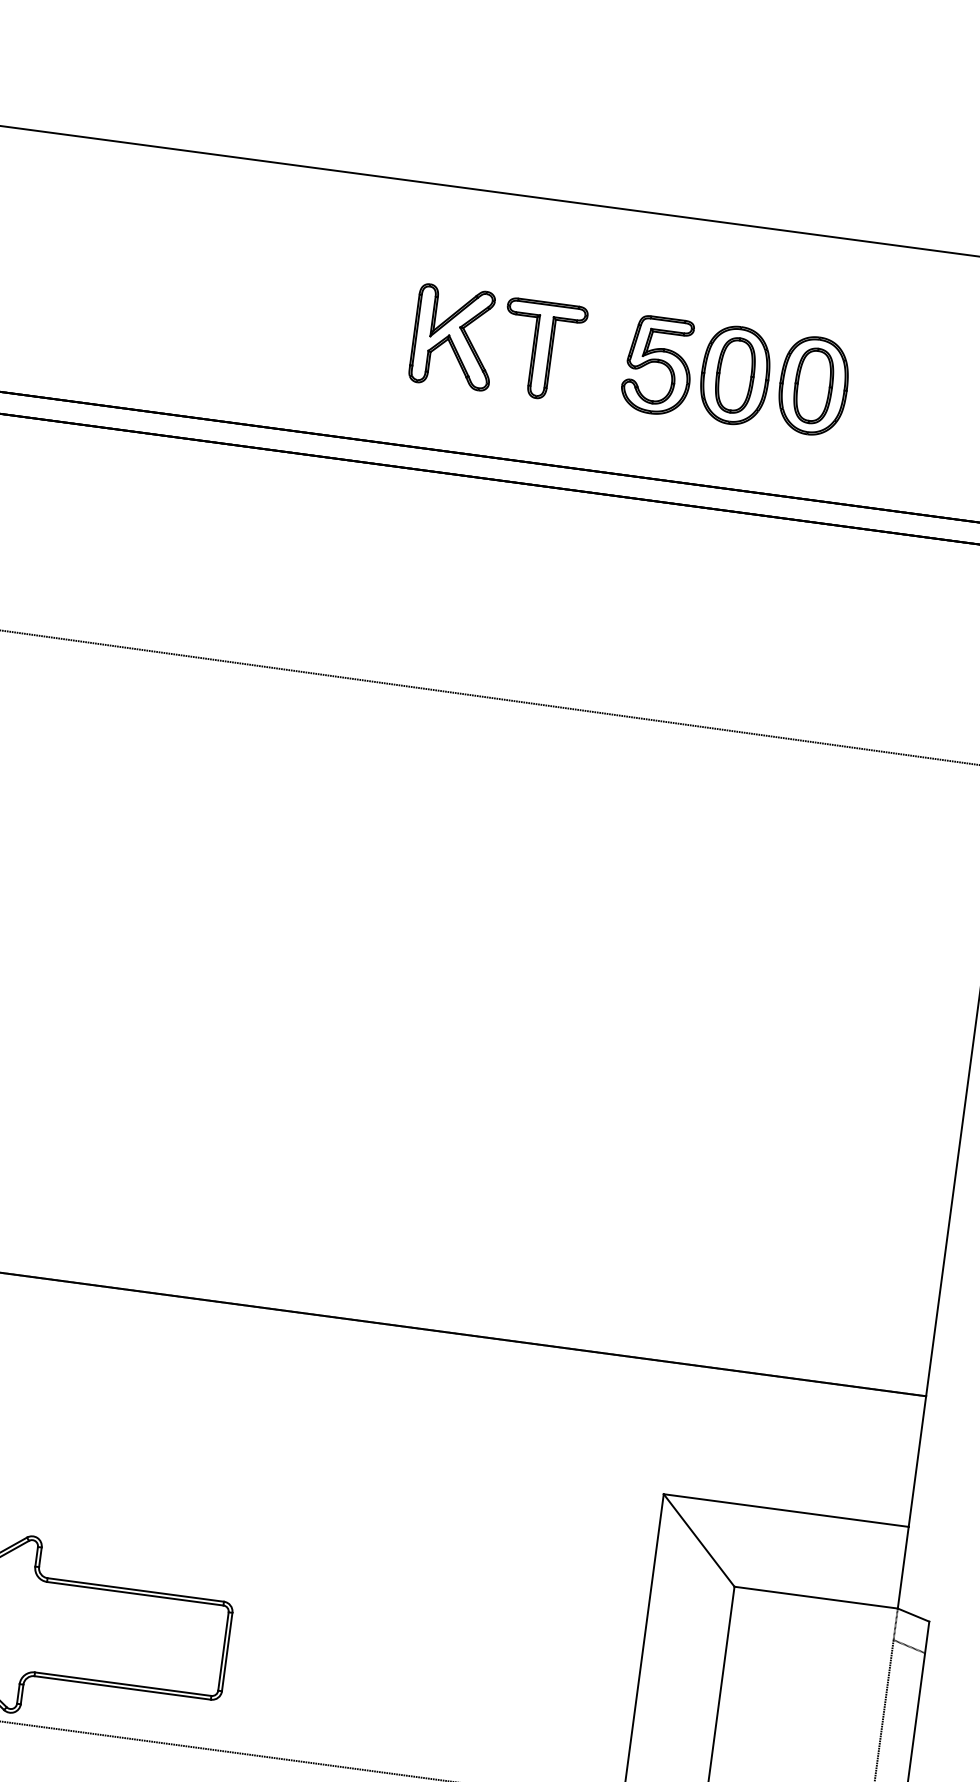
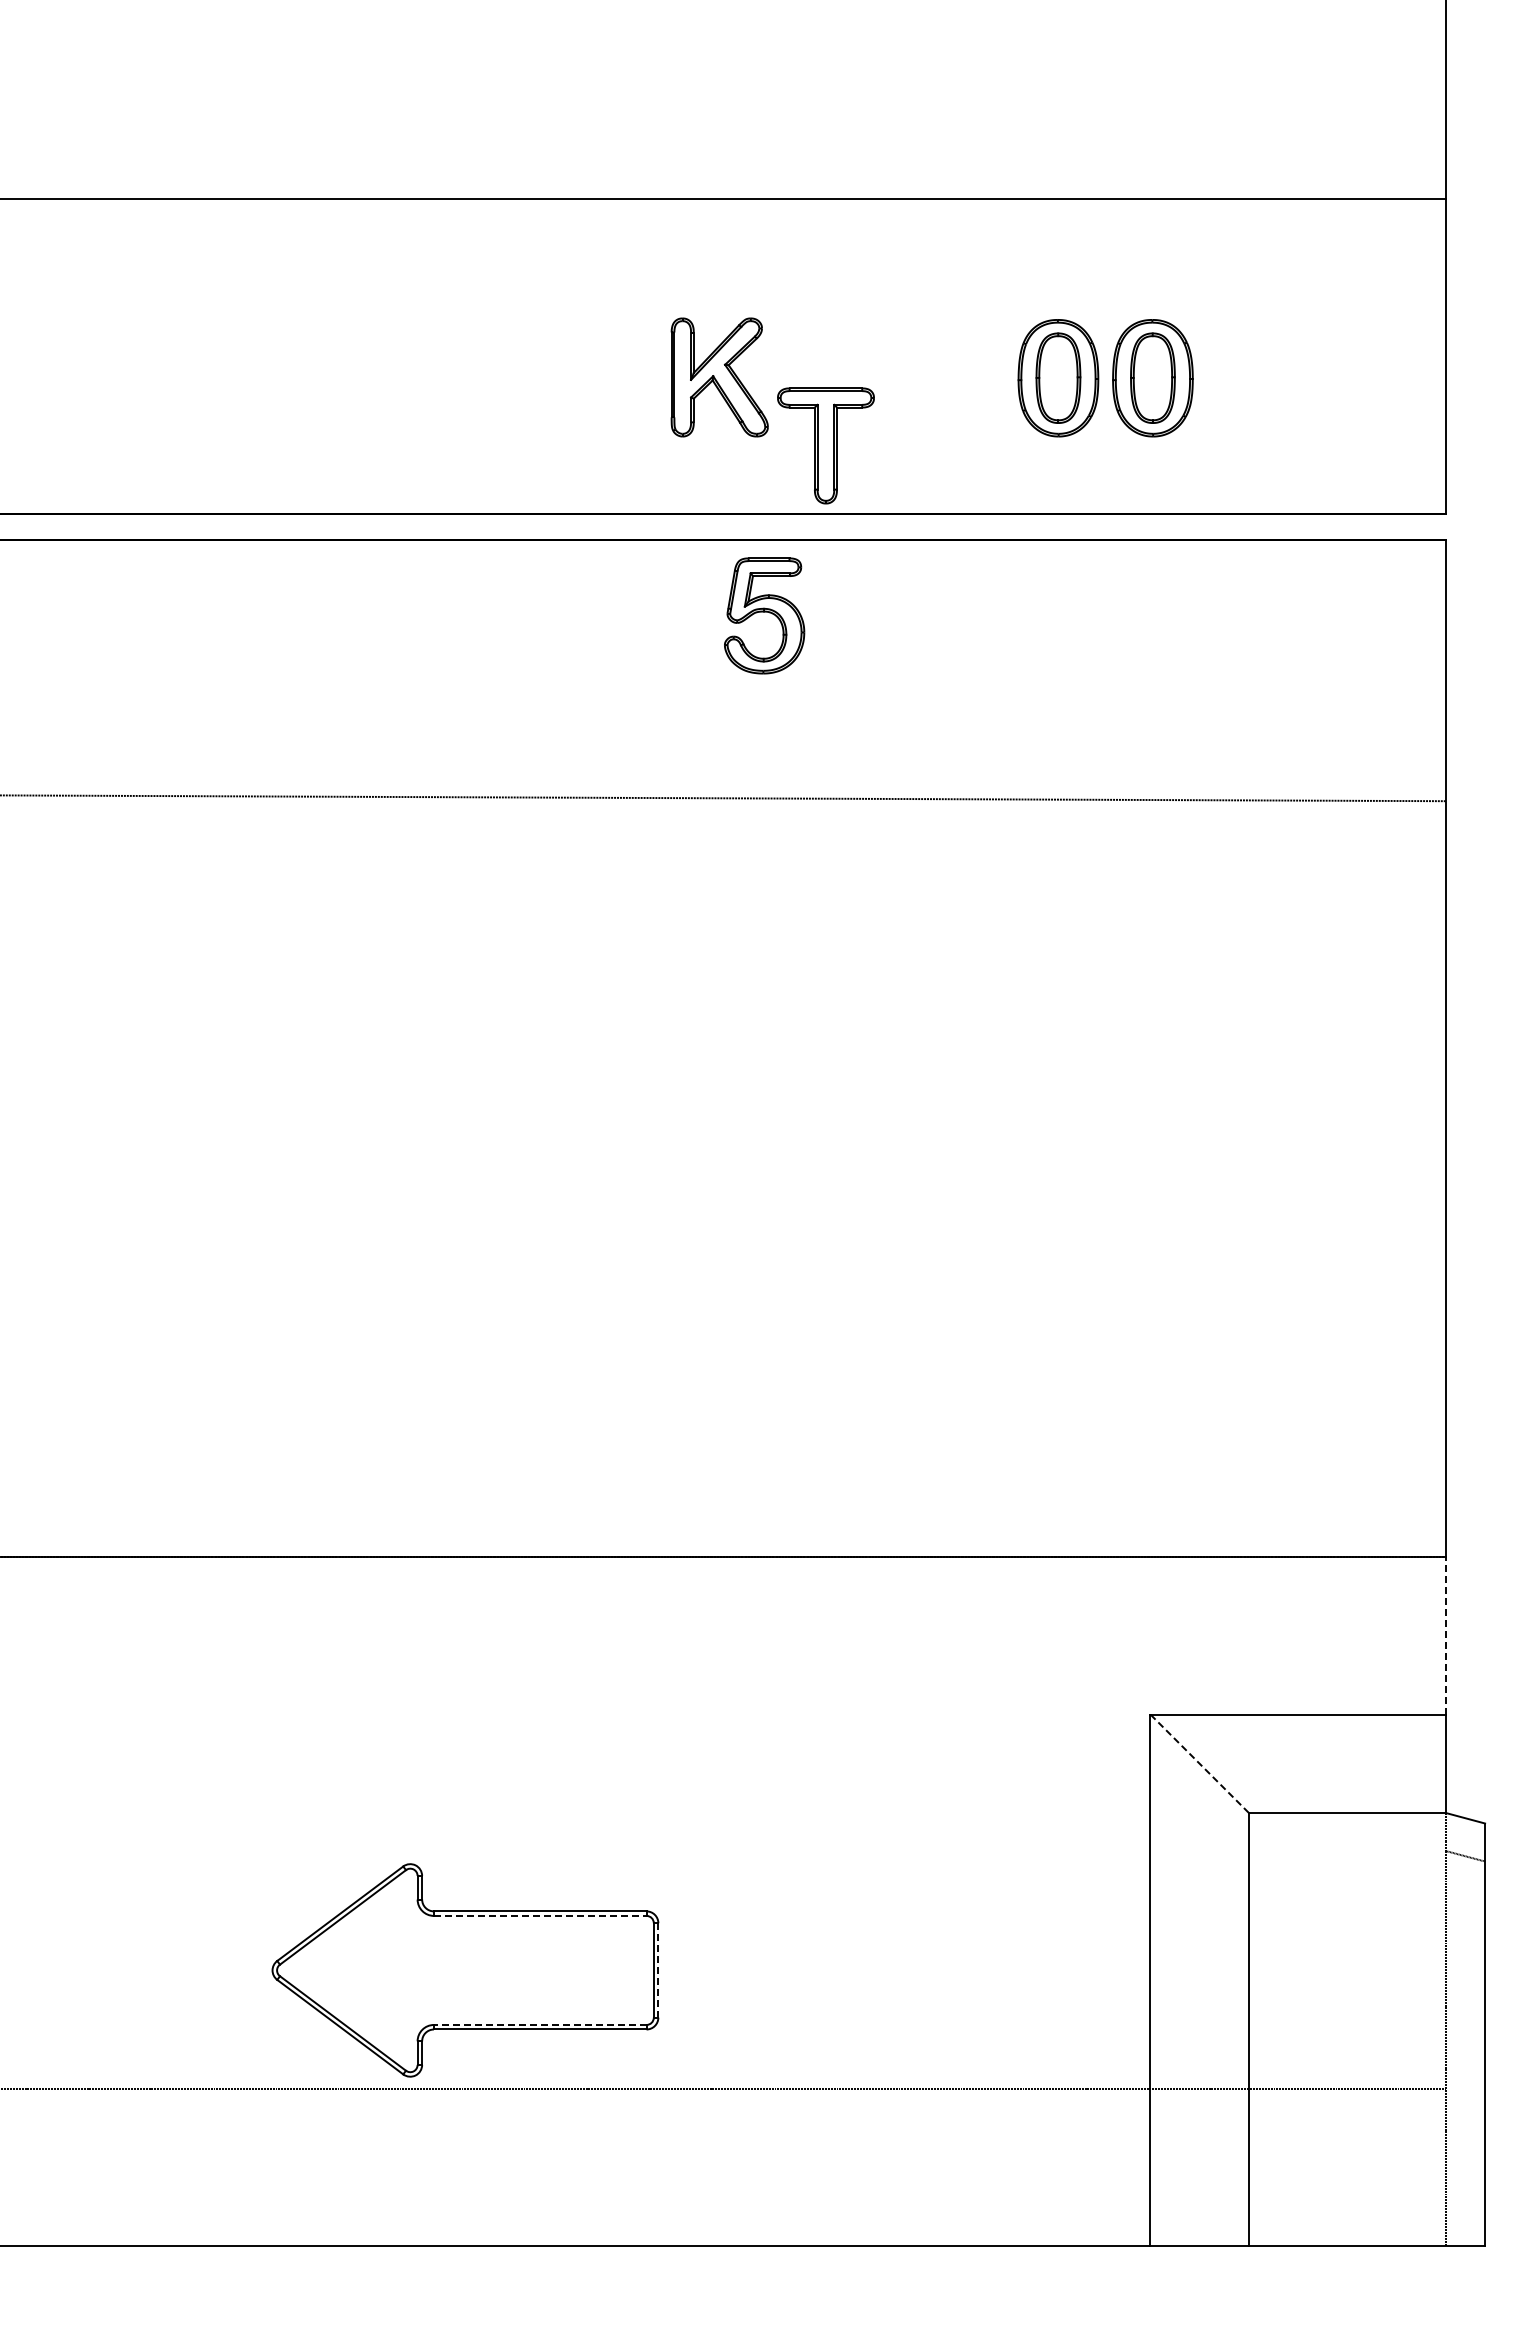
part: (542, 349) -> (825, 445), moved
part: (658, 365) -> (764, 615), moved
line: (917, 1461) -> (1445, 1635), solid -> dashed
line: (699, 1540) -> (1199, 1763), solid -> dashed
line: (135, 1593) -> (540, 1915), solid -> dashed
line: (227, 1652) -> (658, 1970), solid -> dashed
line: (122, 1683) -> (539, 2024), solid -> dashed

